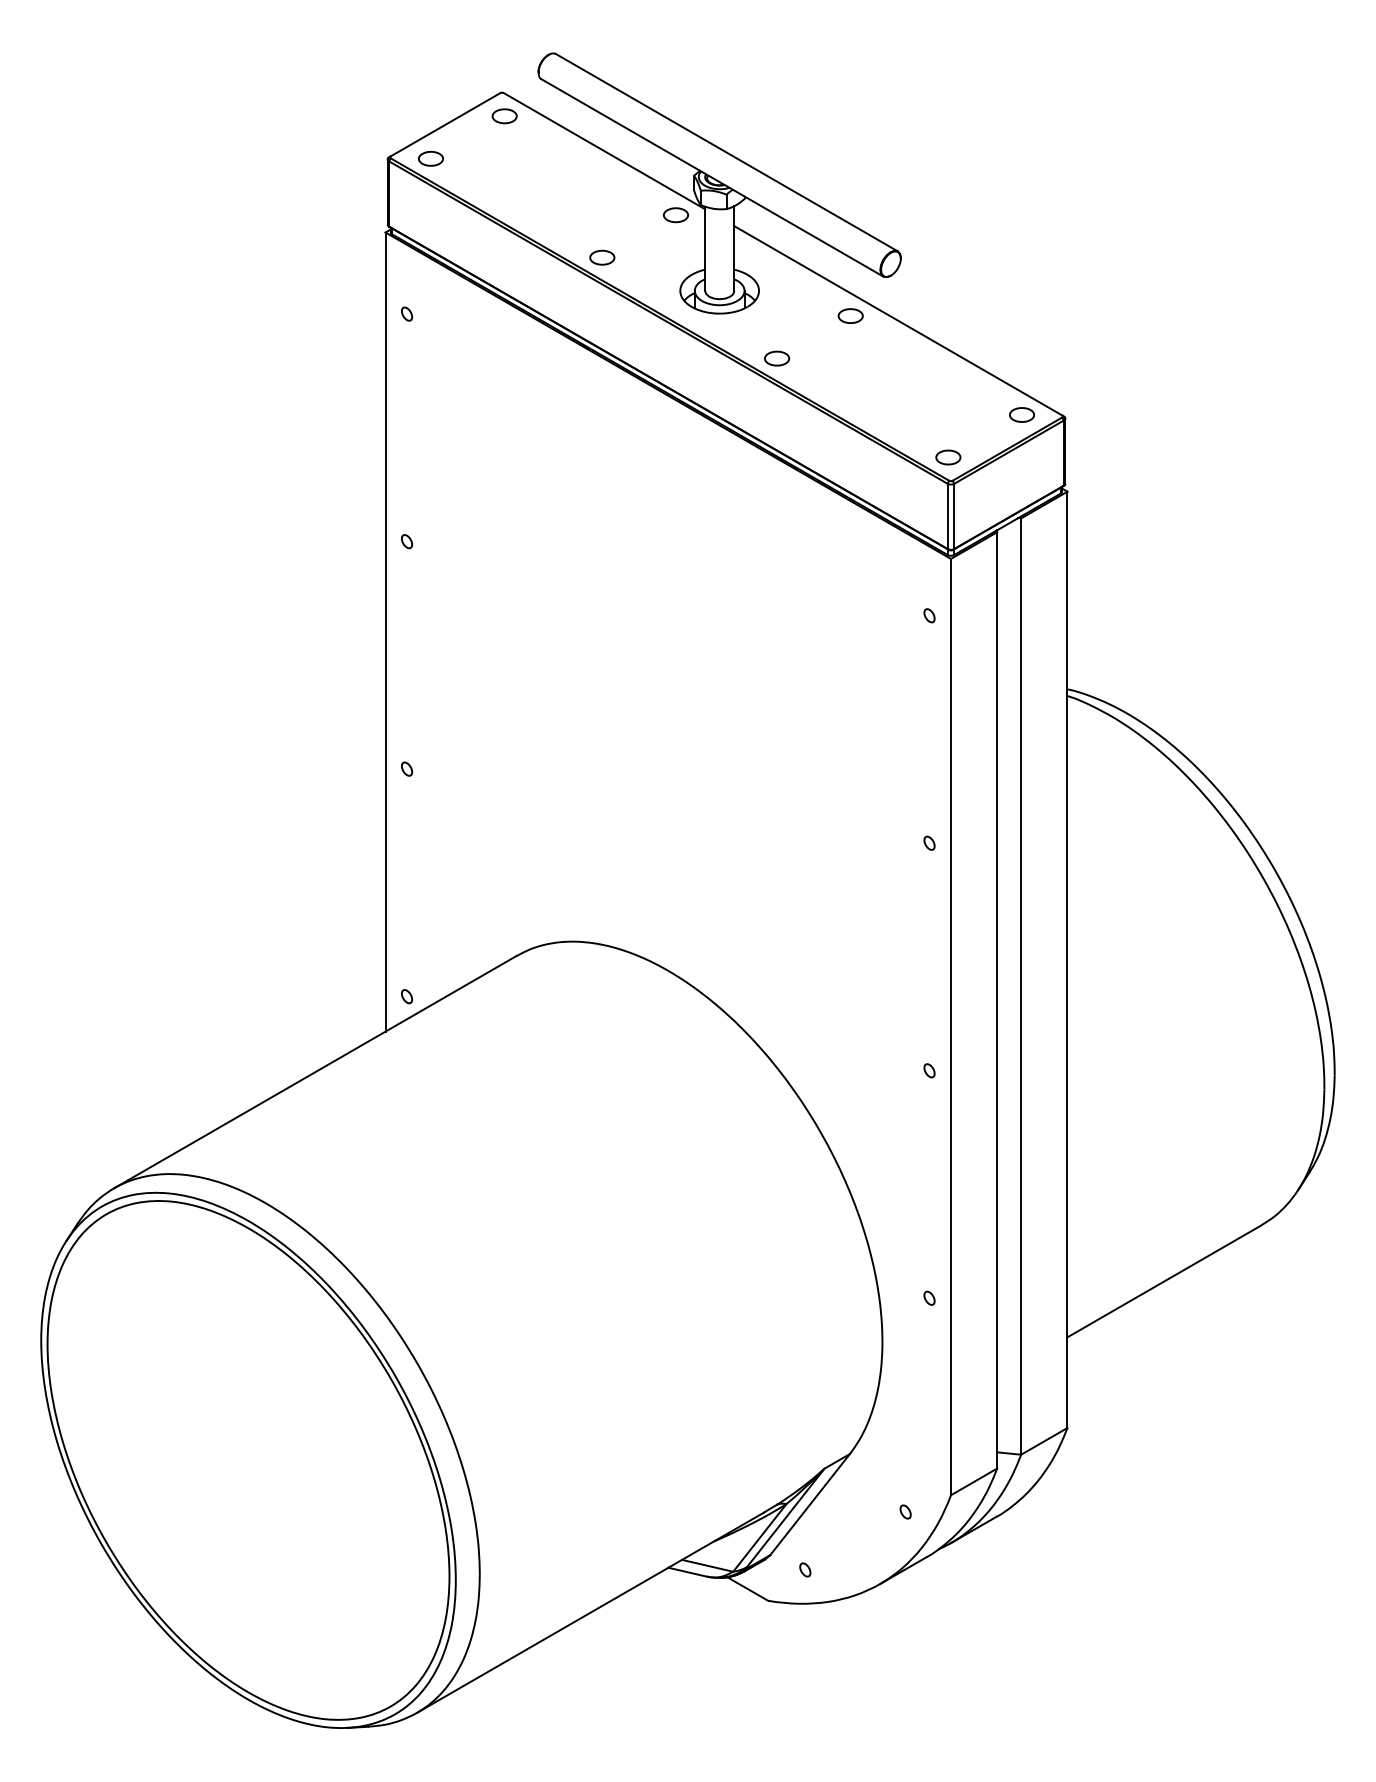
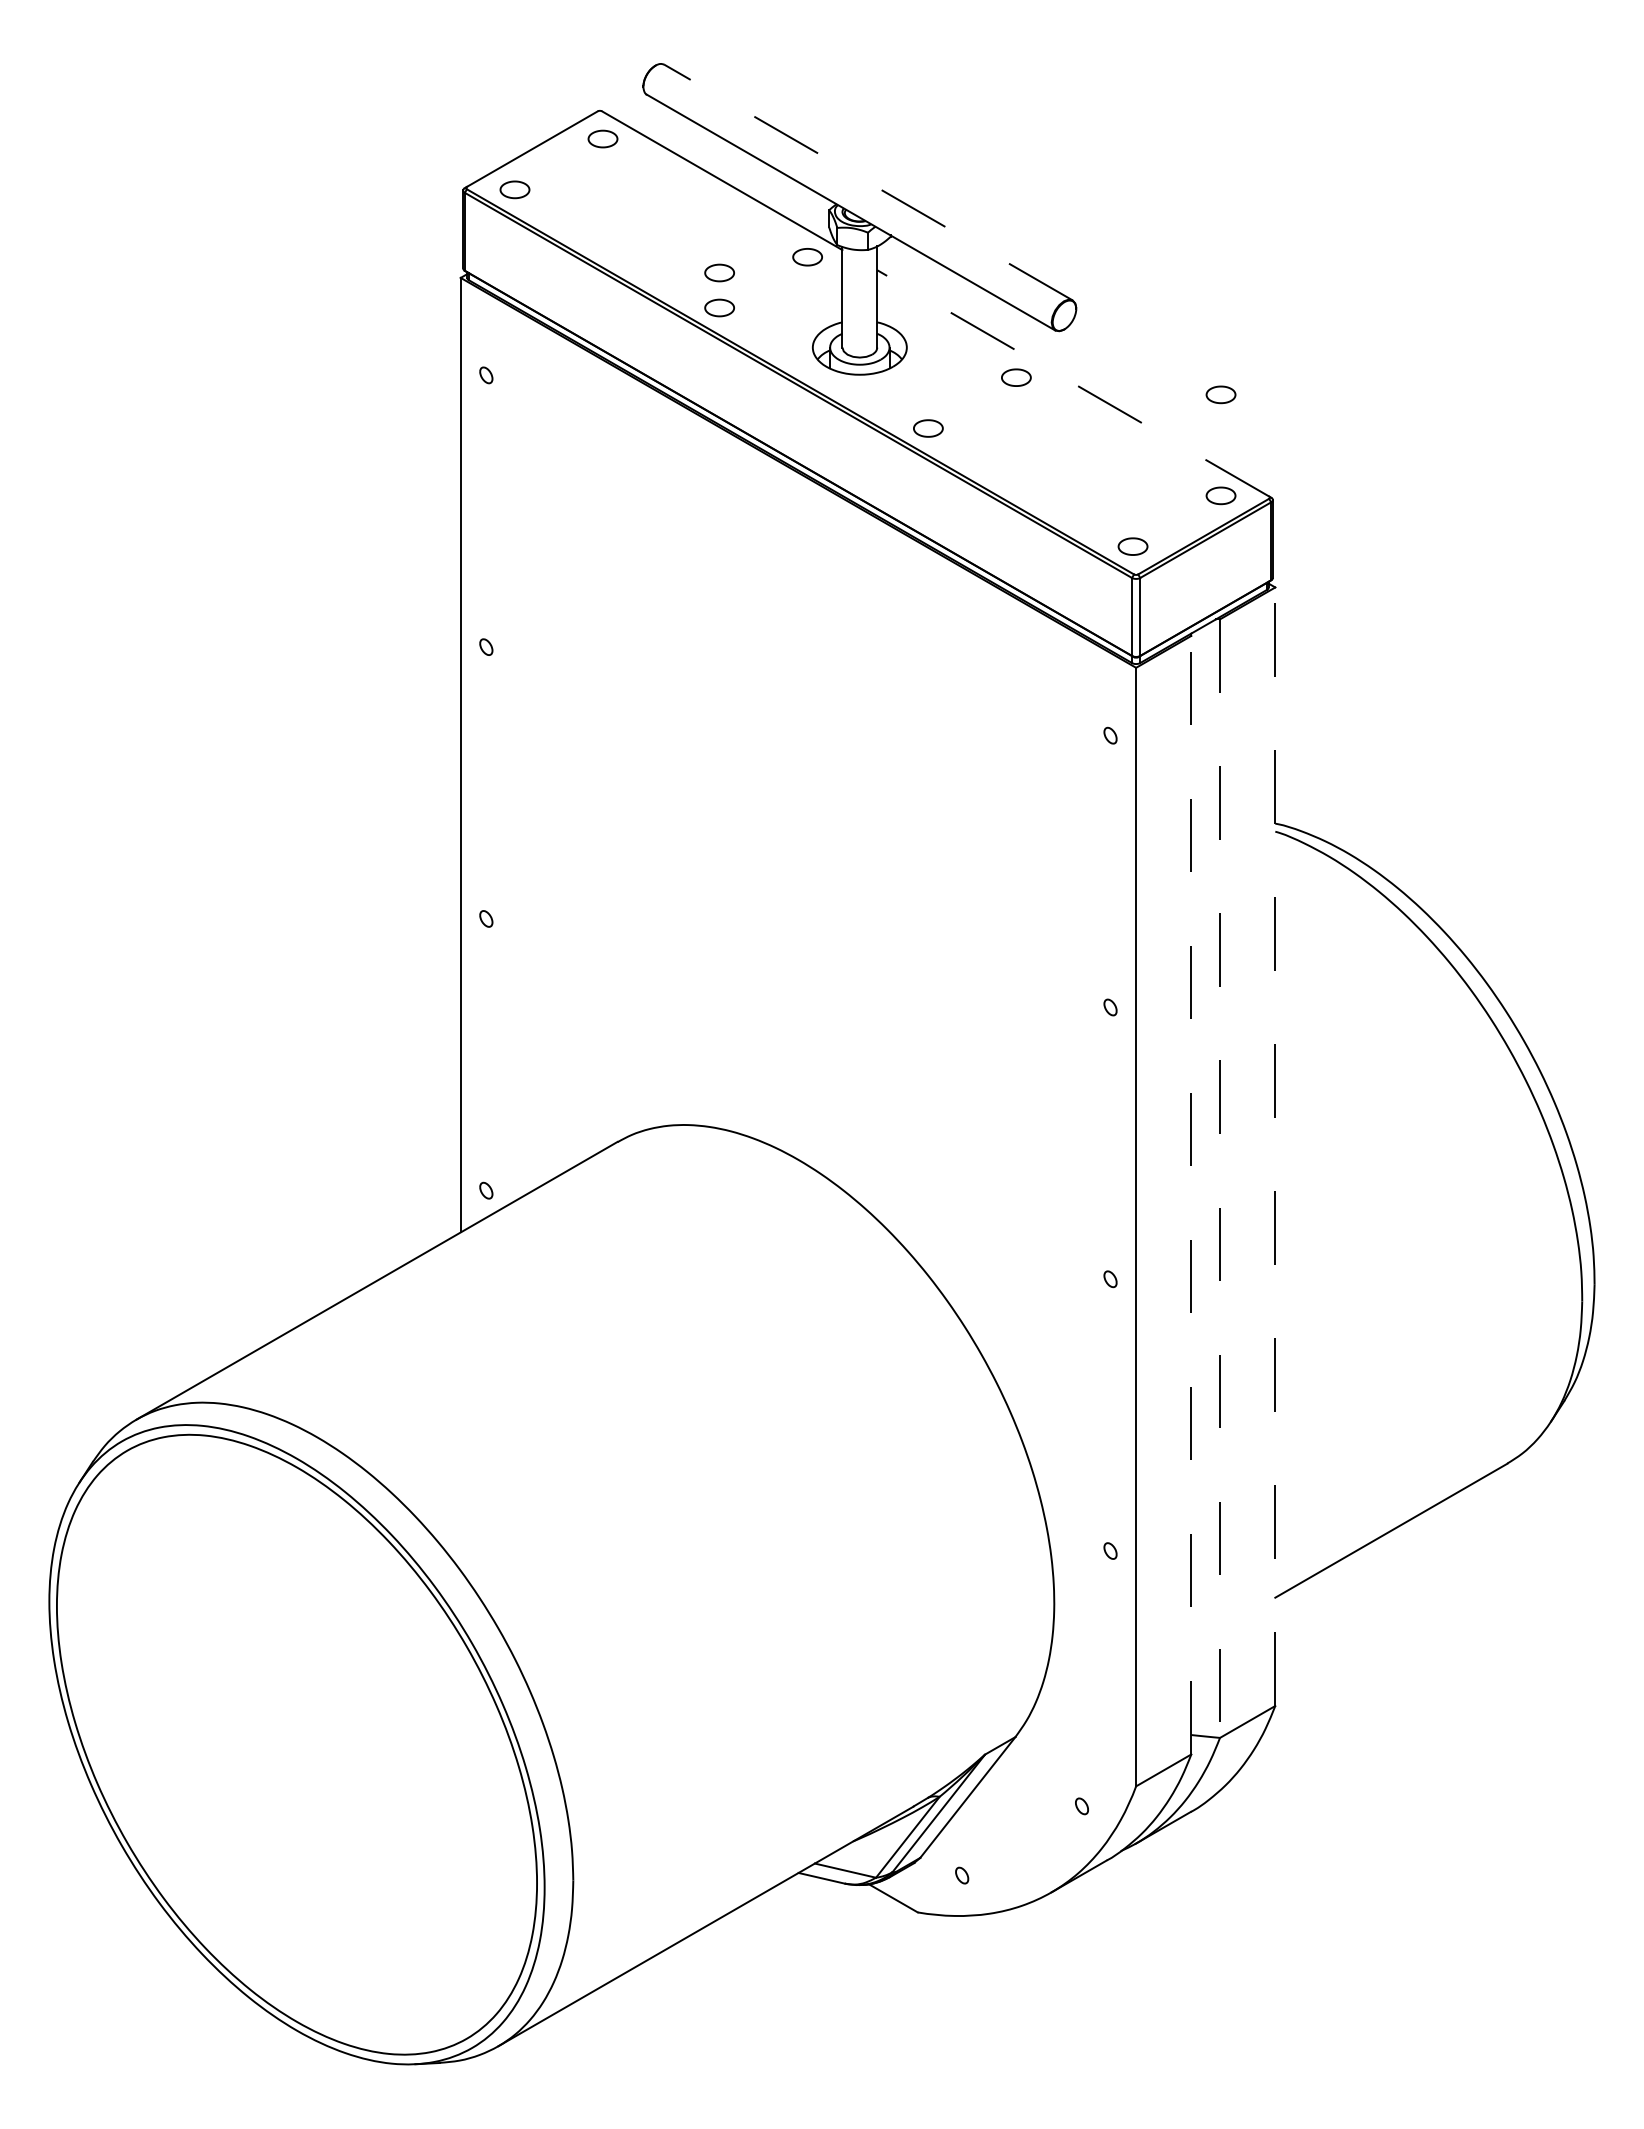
line: (726, 152) -> (868, 182), solid -> dashed
part: (602, 228) -> (719, 272), added
line: (897, 320) -> (1072, 383), solid -> dashed
part: (1021, 330) -> (1220, 394), added
line: (1067, 959) -> (1275, 1146), solid -> dashed
line: (1021, 987) -> (1220, 1179), solid -> dashed
line: (997, 999) -> (1191, 1194), solid -> dashed

